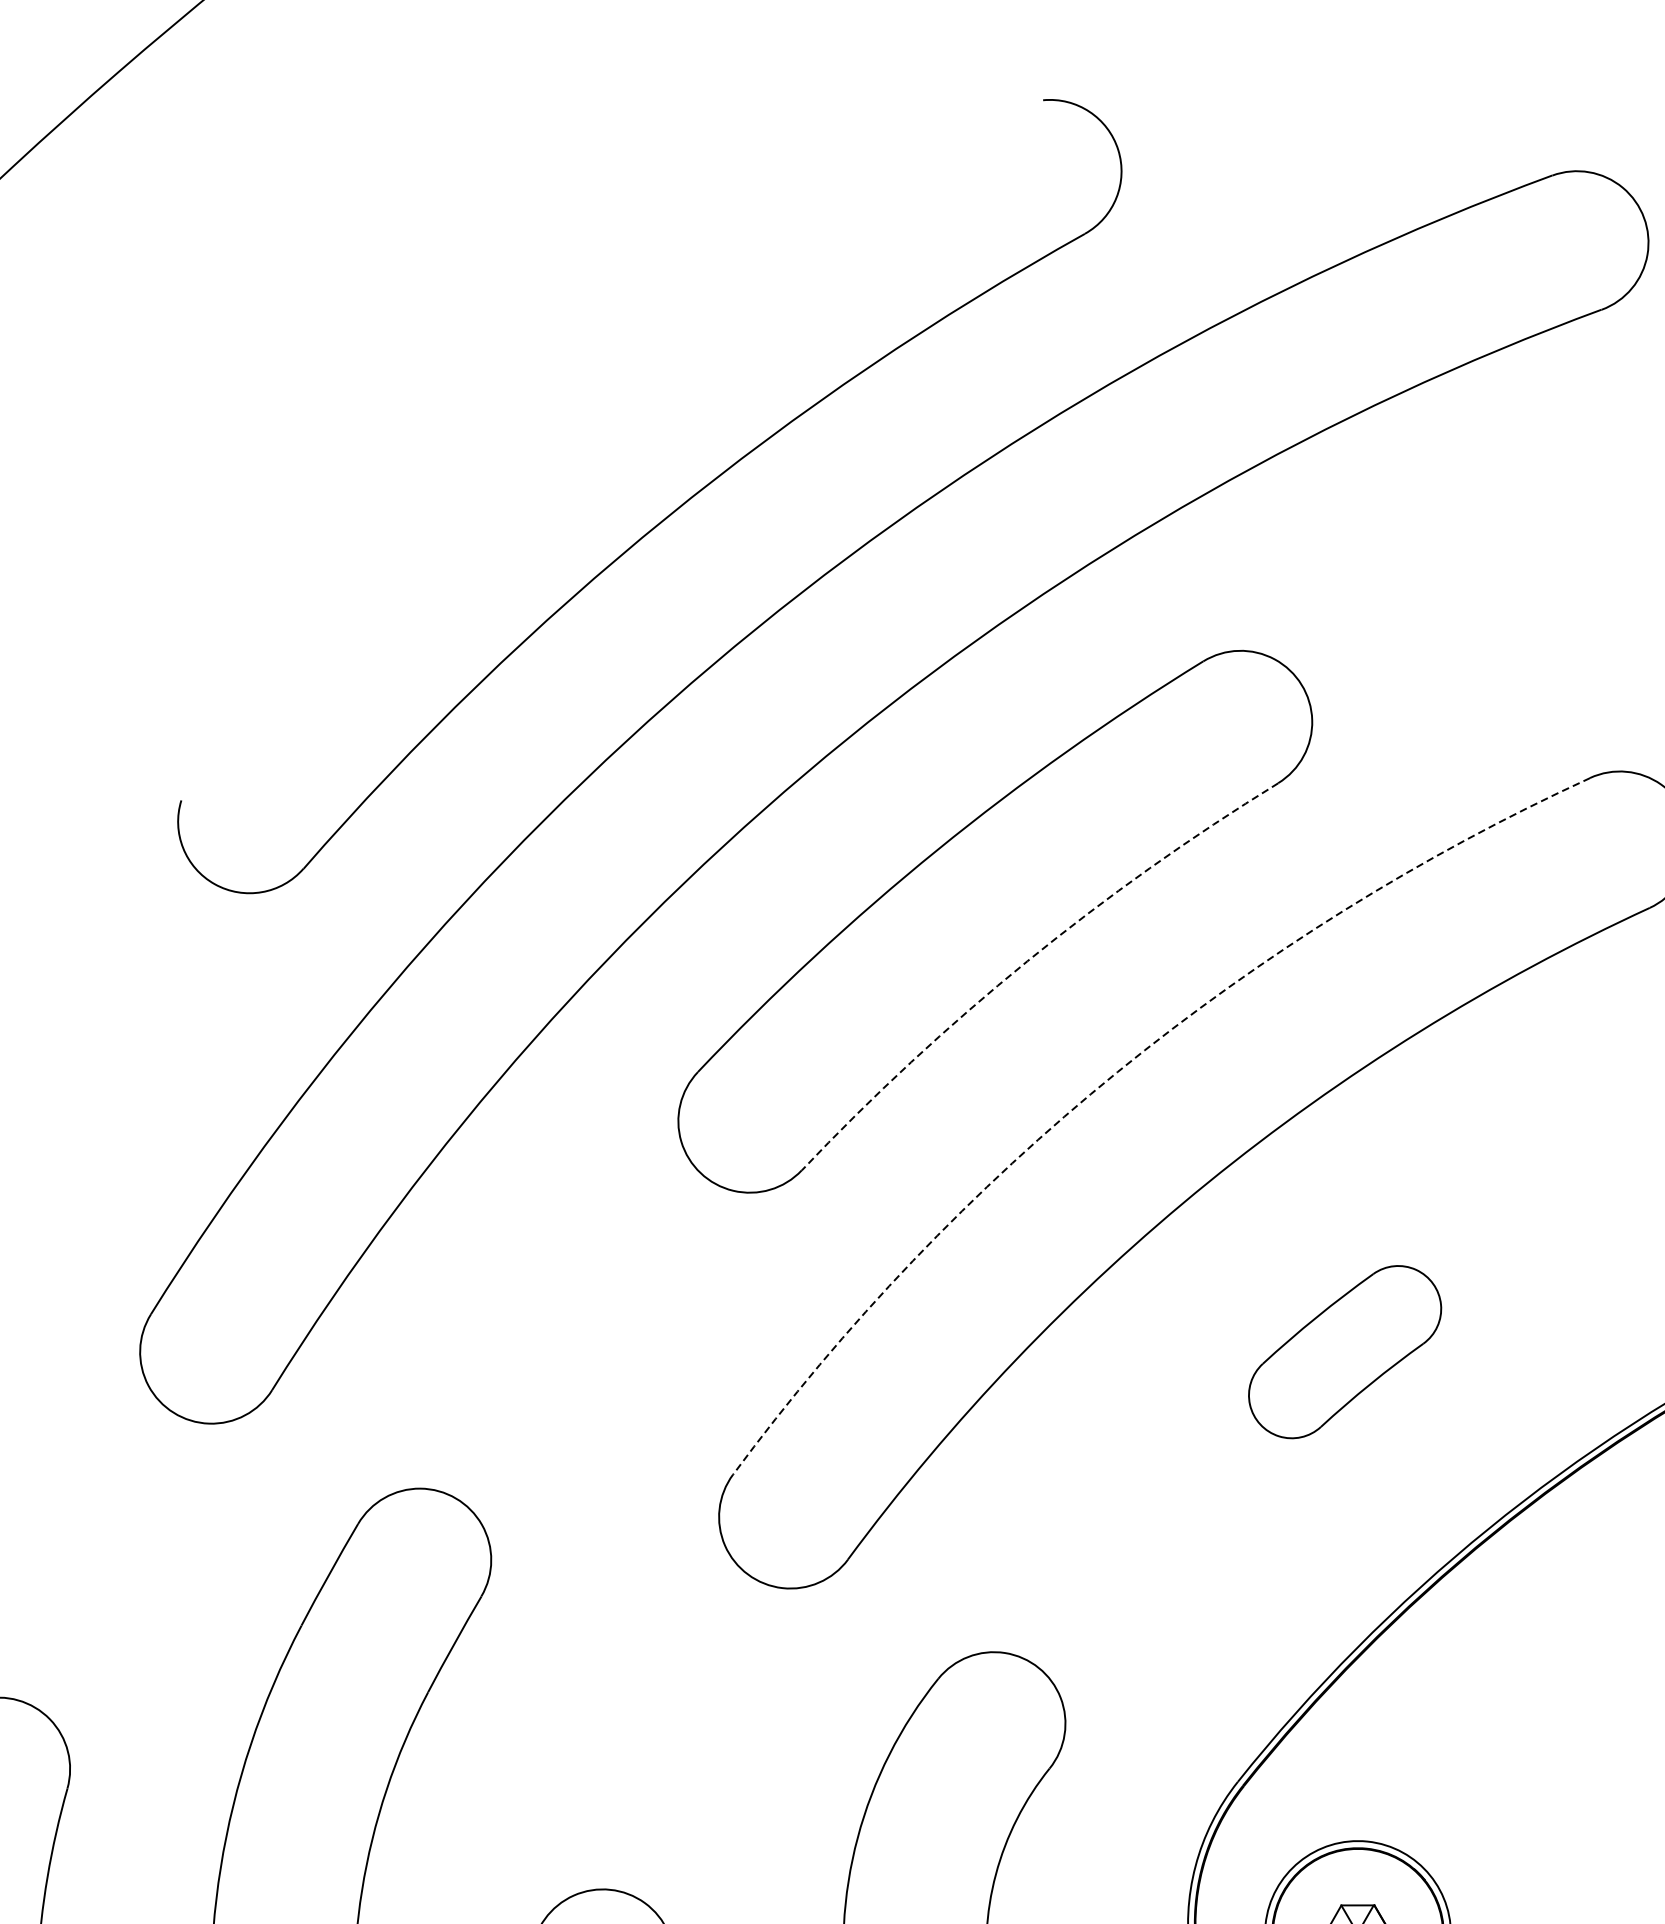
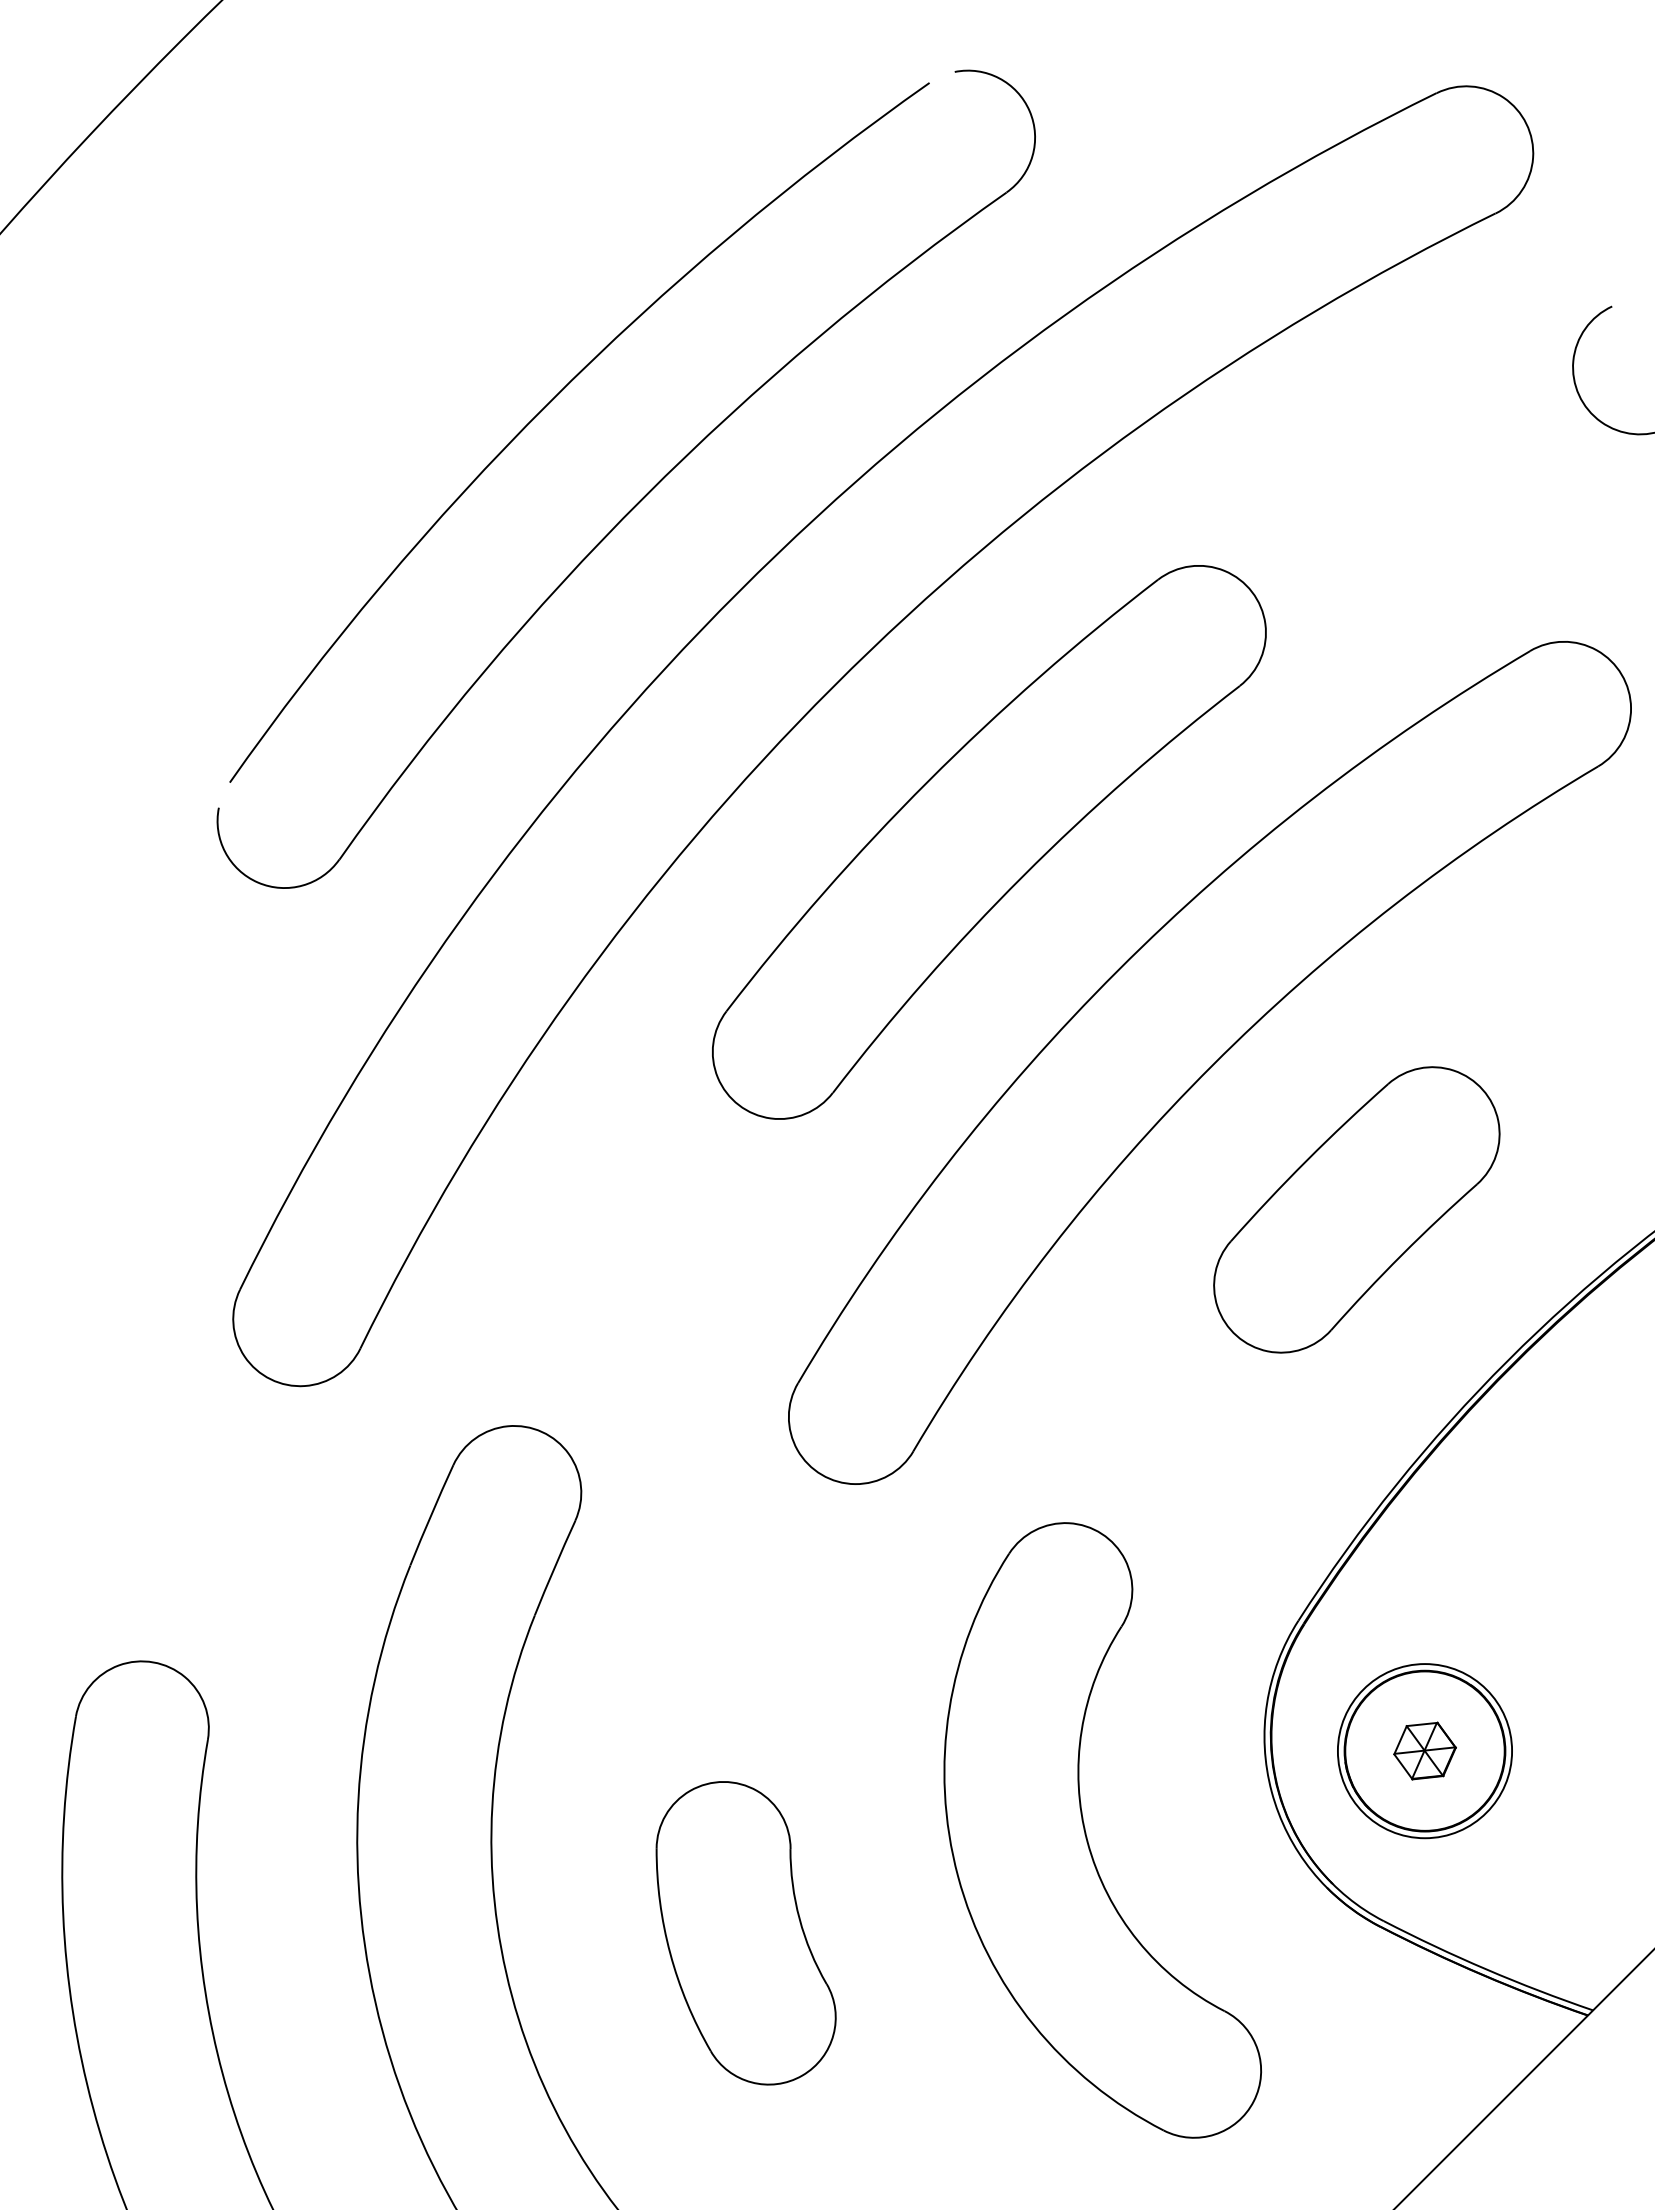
arc: (577, 407) -> (550, 403), added
arc: (1027, 961) -> (1023, 876), dashed -> solid
arc: (1117, 1071) -> (1117, 970), dashed -> solid
part: (1344, 1351) -> (1356, 1209), size x1.67

